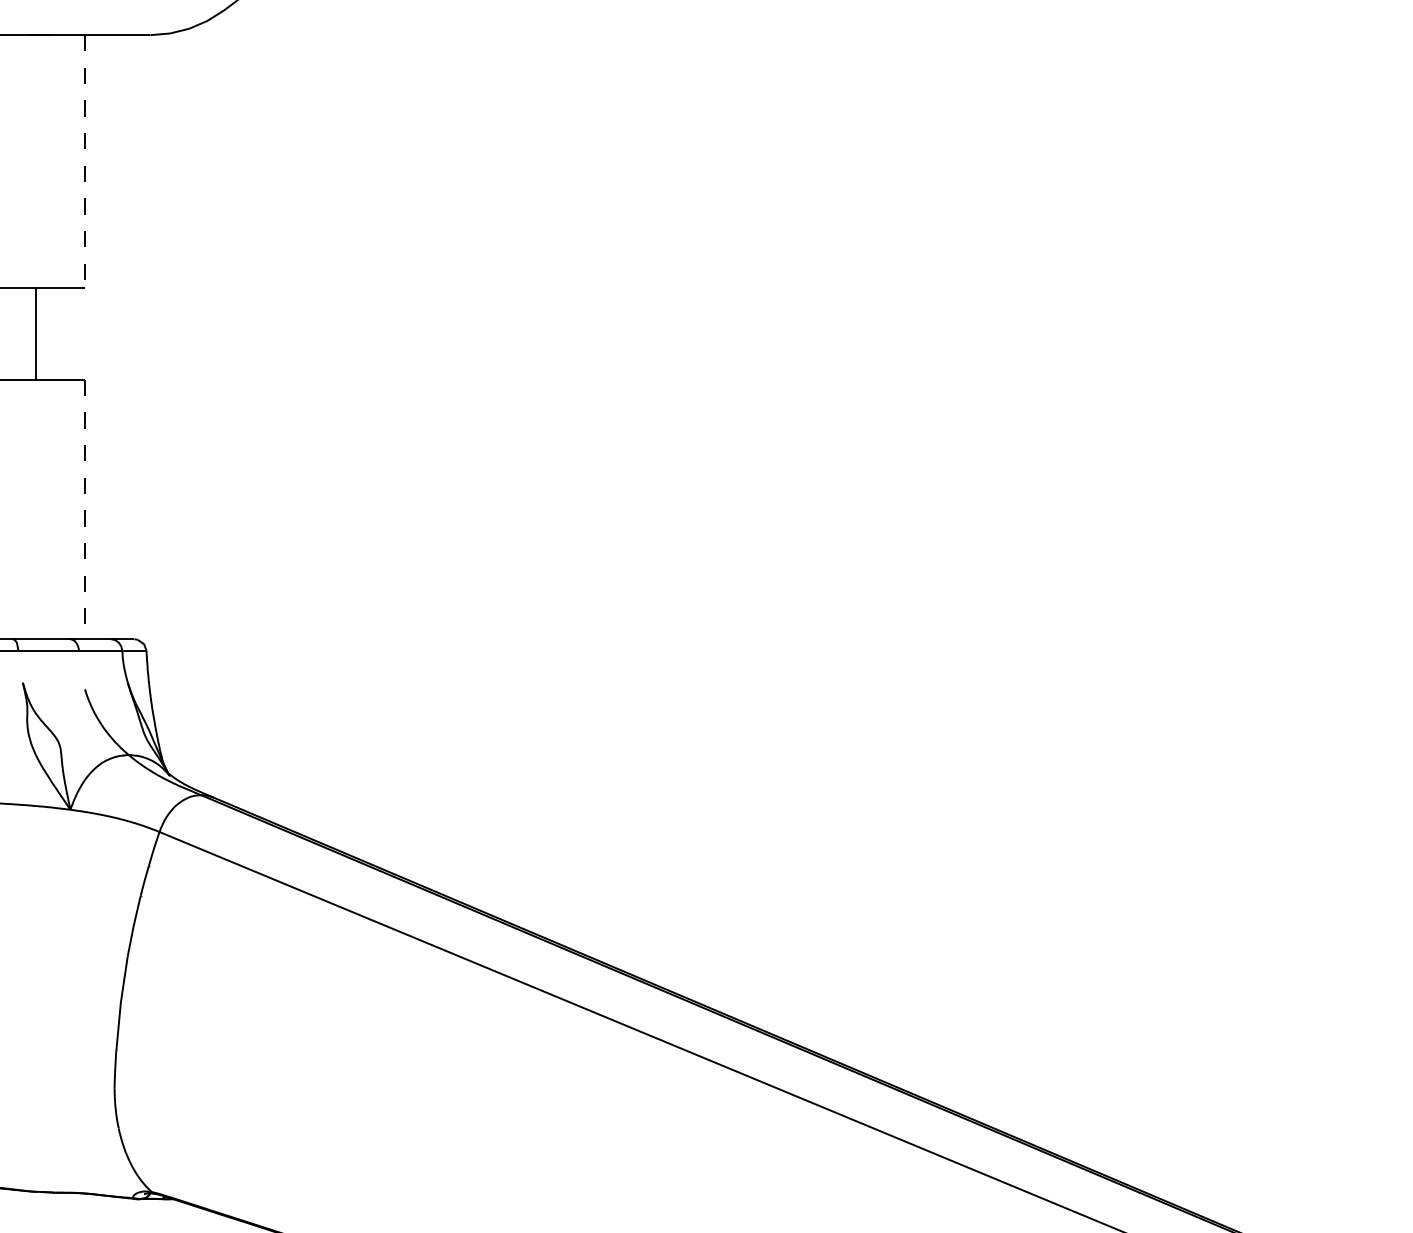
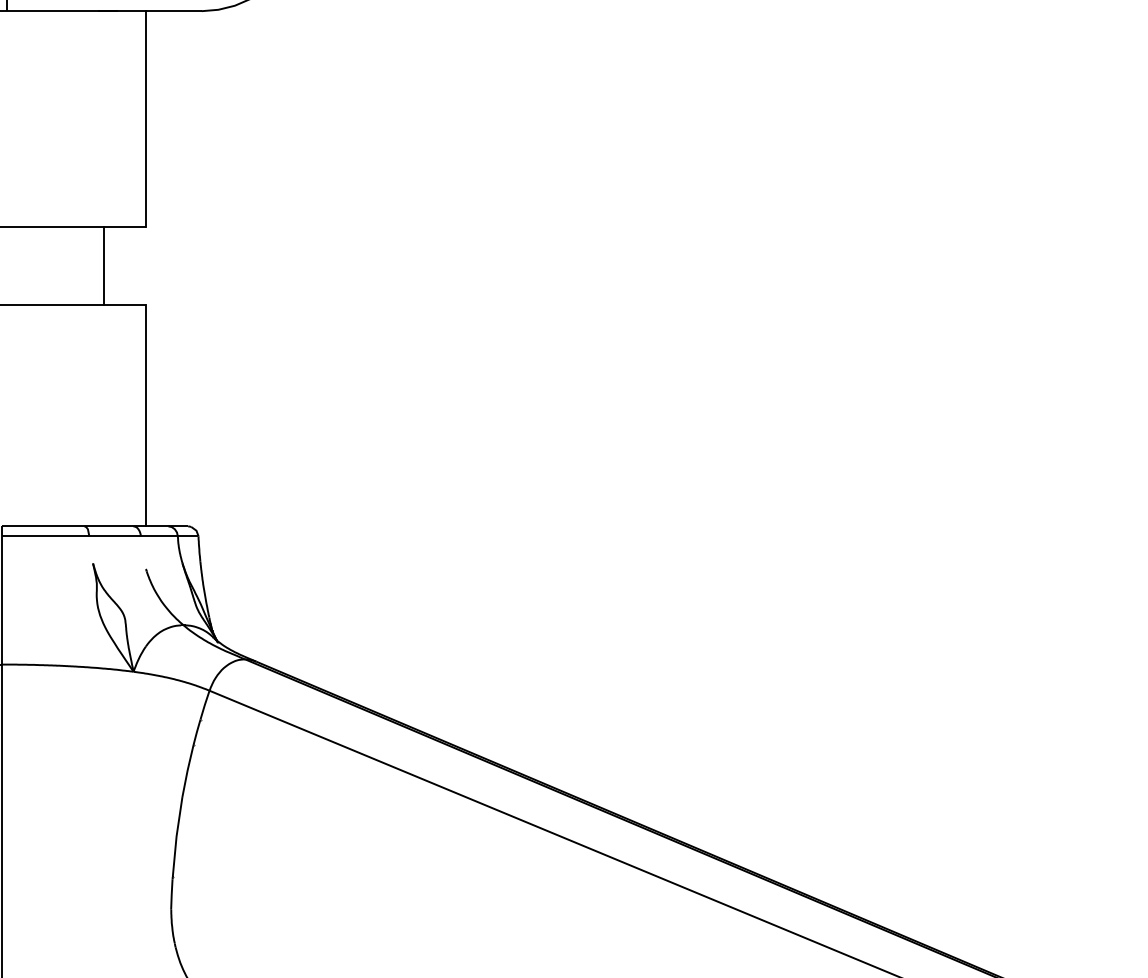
line: (84, 162) -> (145, 119), dashed -> solid
line: (84, 509) -> (145, 415), dashed -> solid

